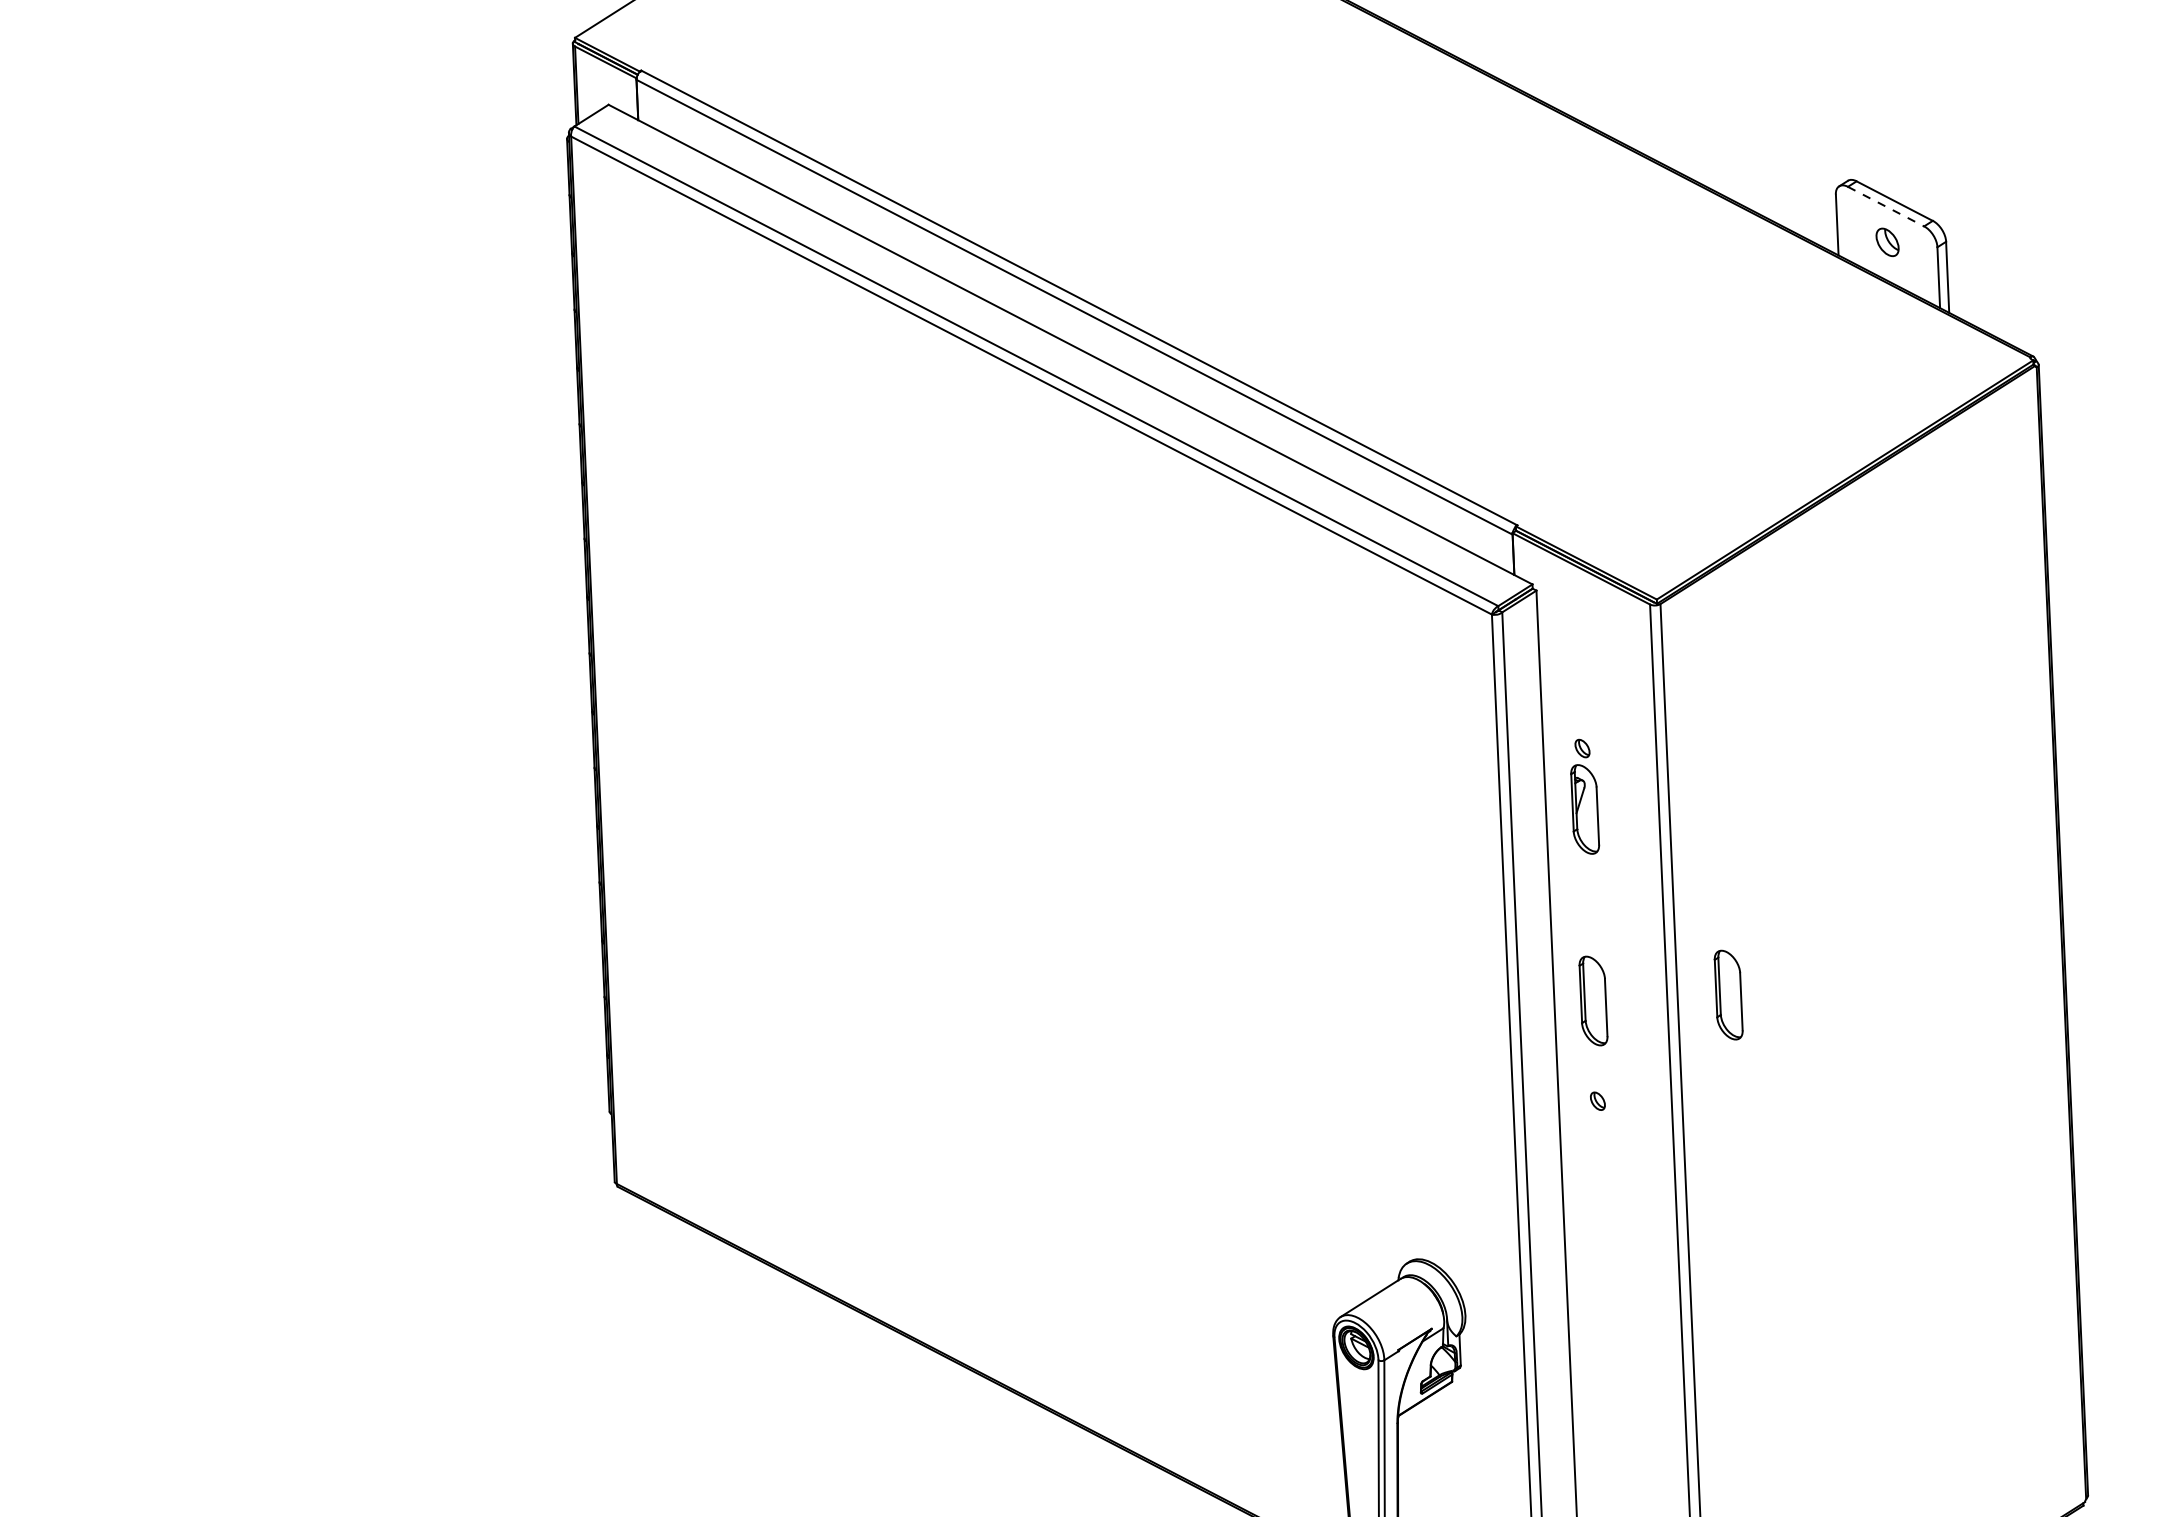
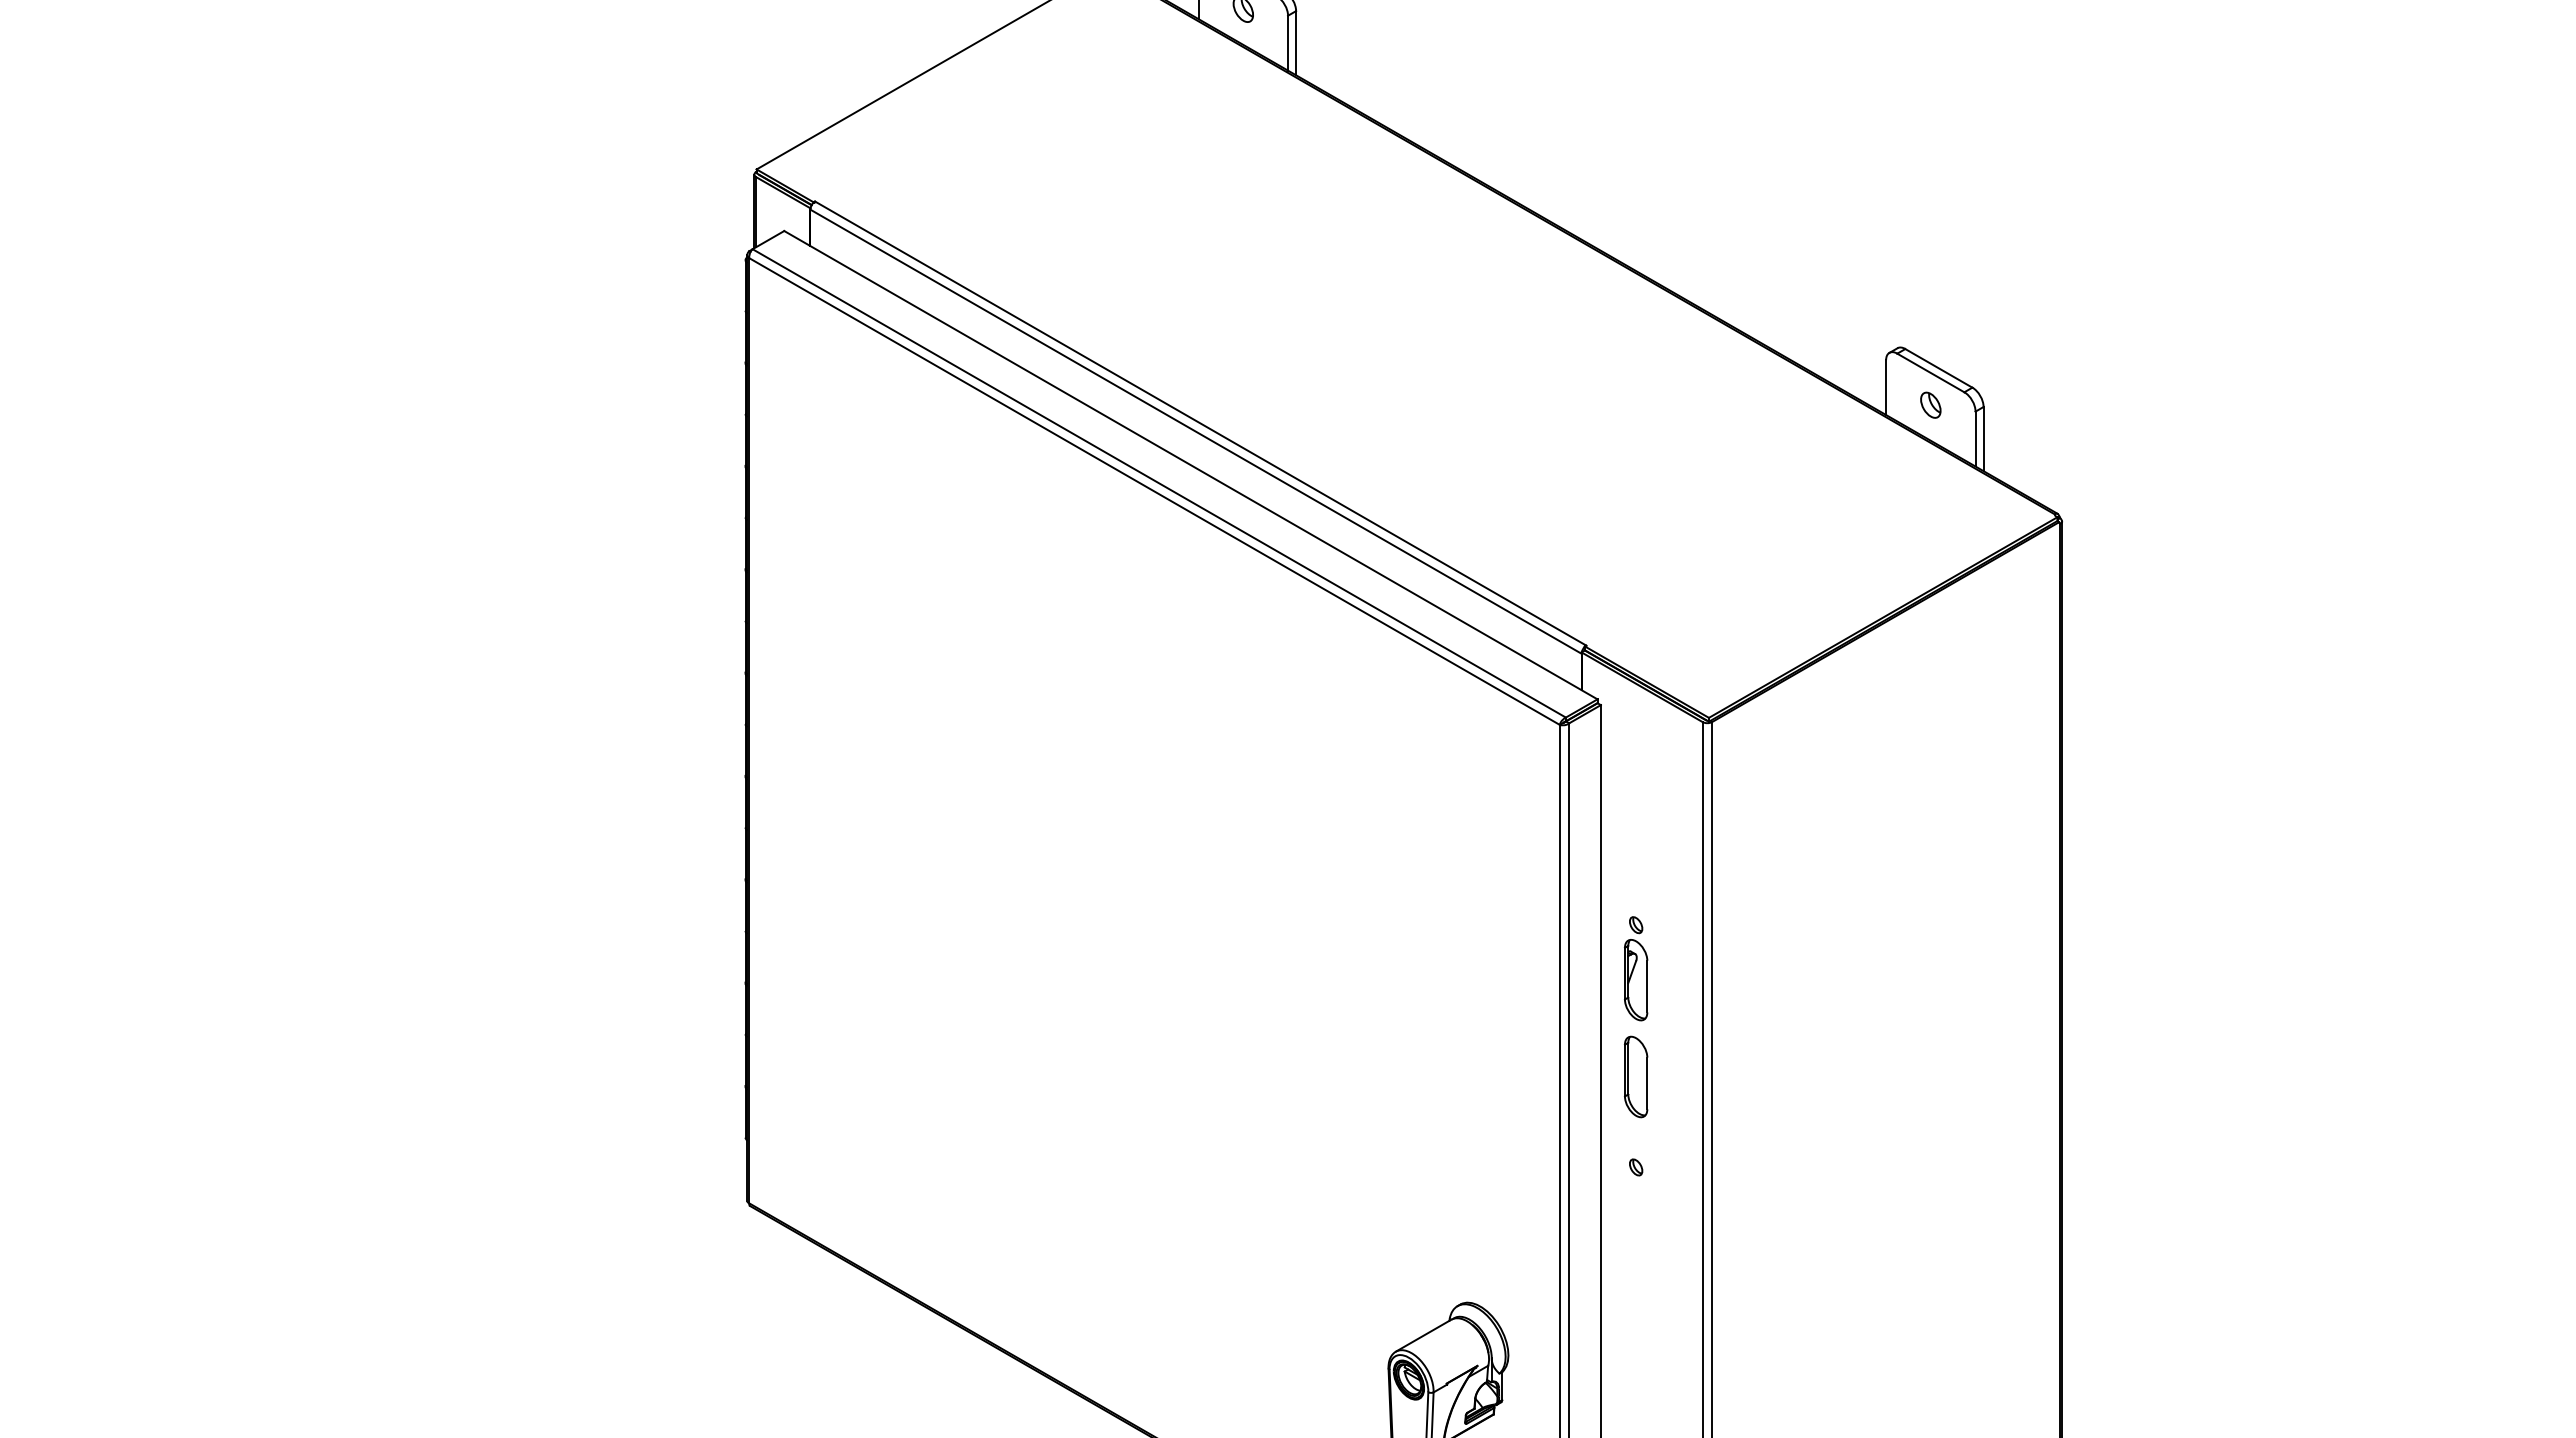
line: (1885, 206) -> (1930, 372), dashed -> solid
part: (1585, 796) -> (1636, 968), moved
part: (1729, 994) -> (1758, 1076), removed

